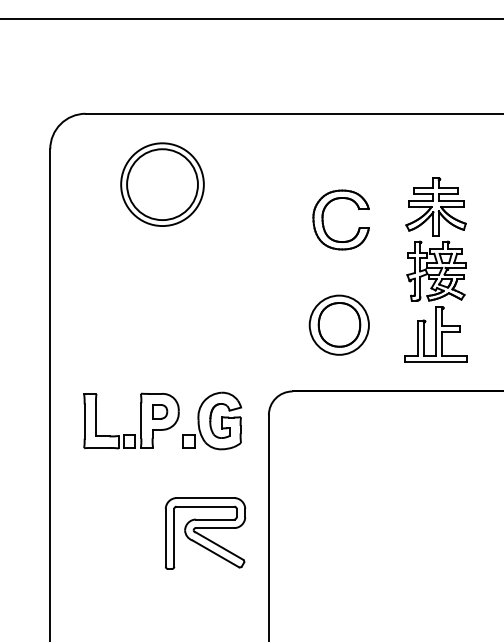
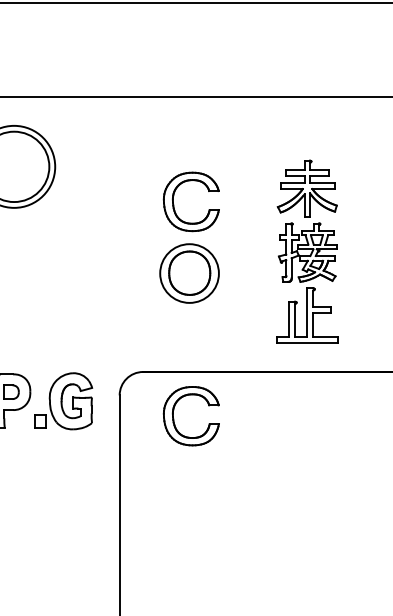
part: (435, 269) -> (306, 251), moved
part: (338, 324) -> (188, 272), moved
part: (323, 435) -> (173, 415), added
part: (205, 533) -> (56, 512), removed

